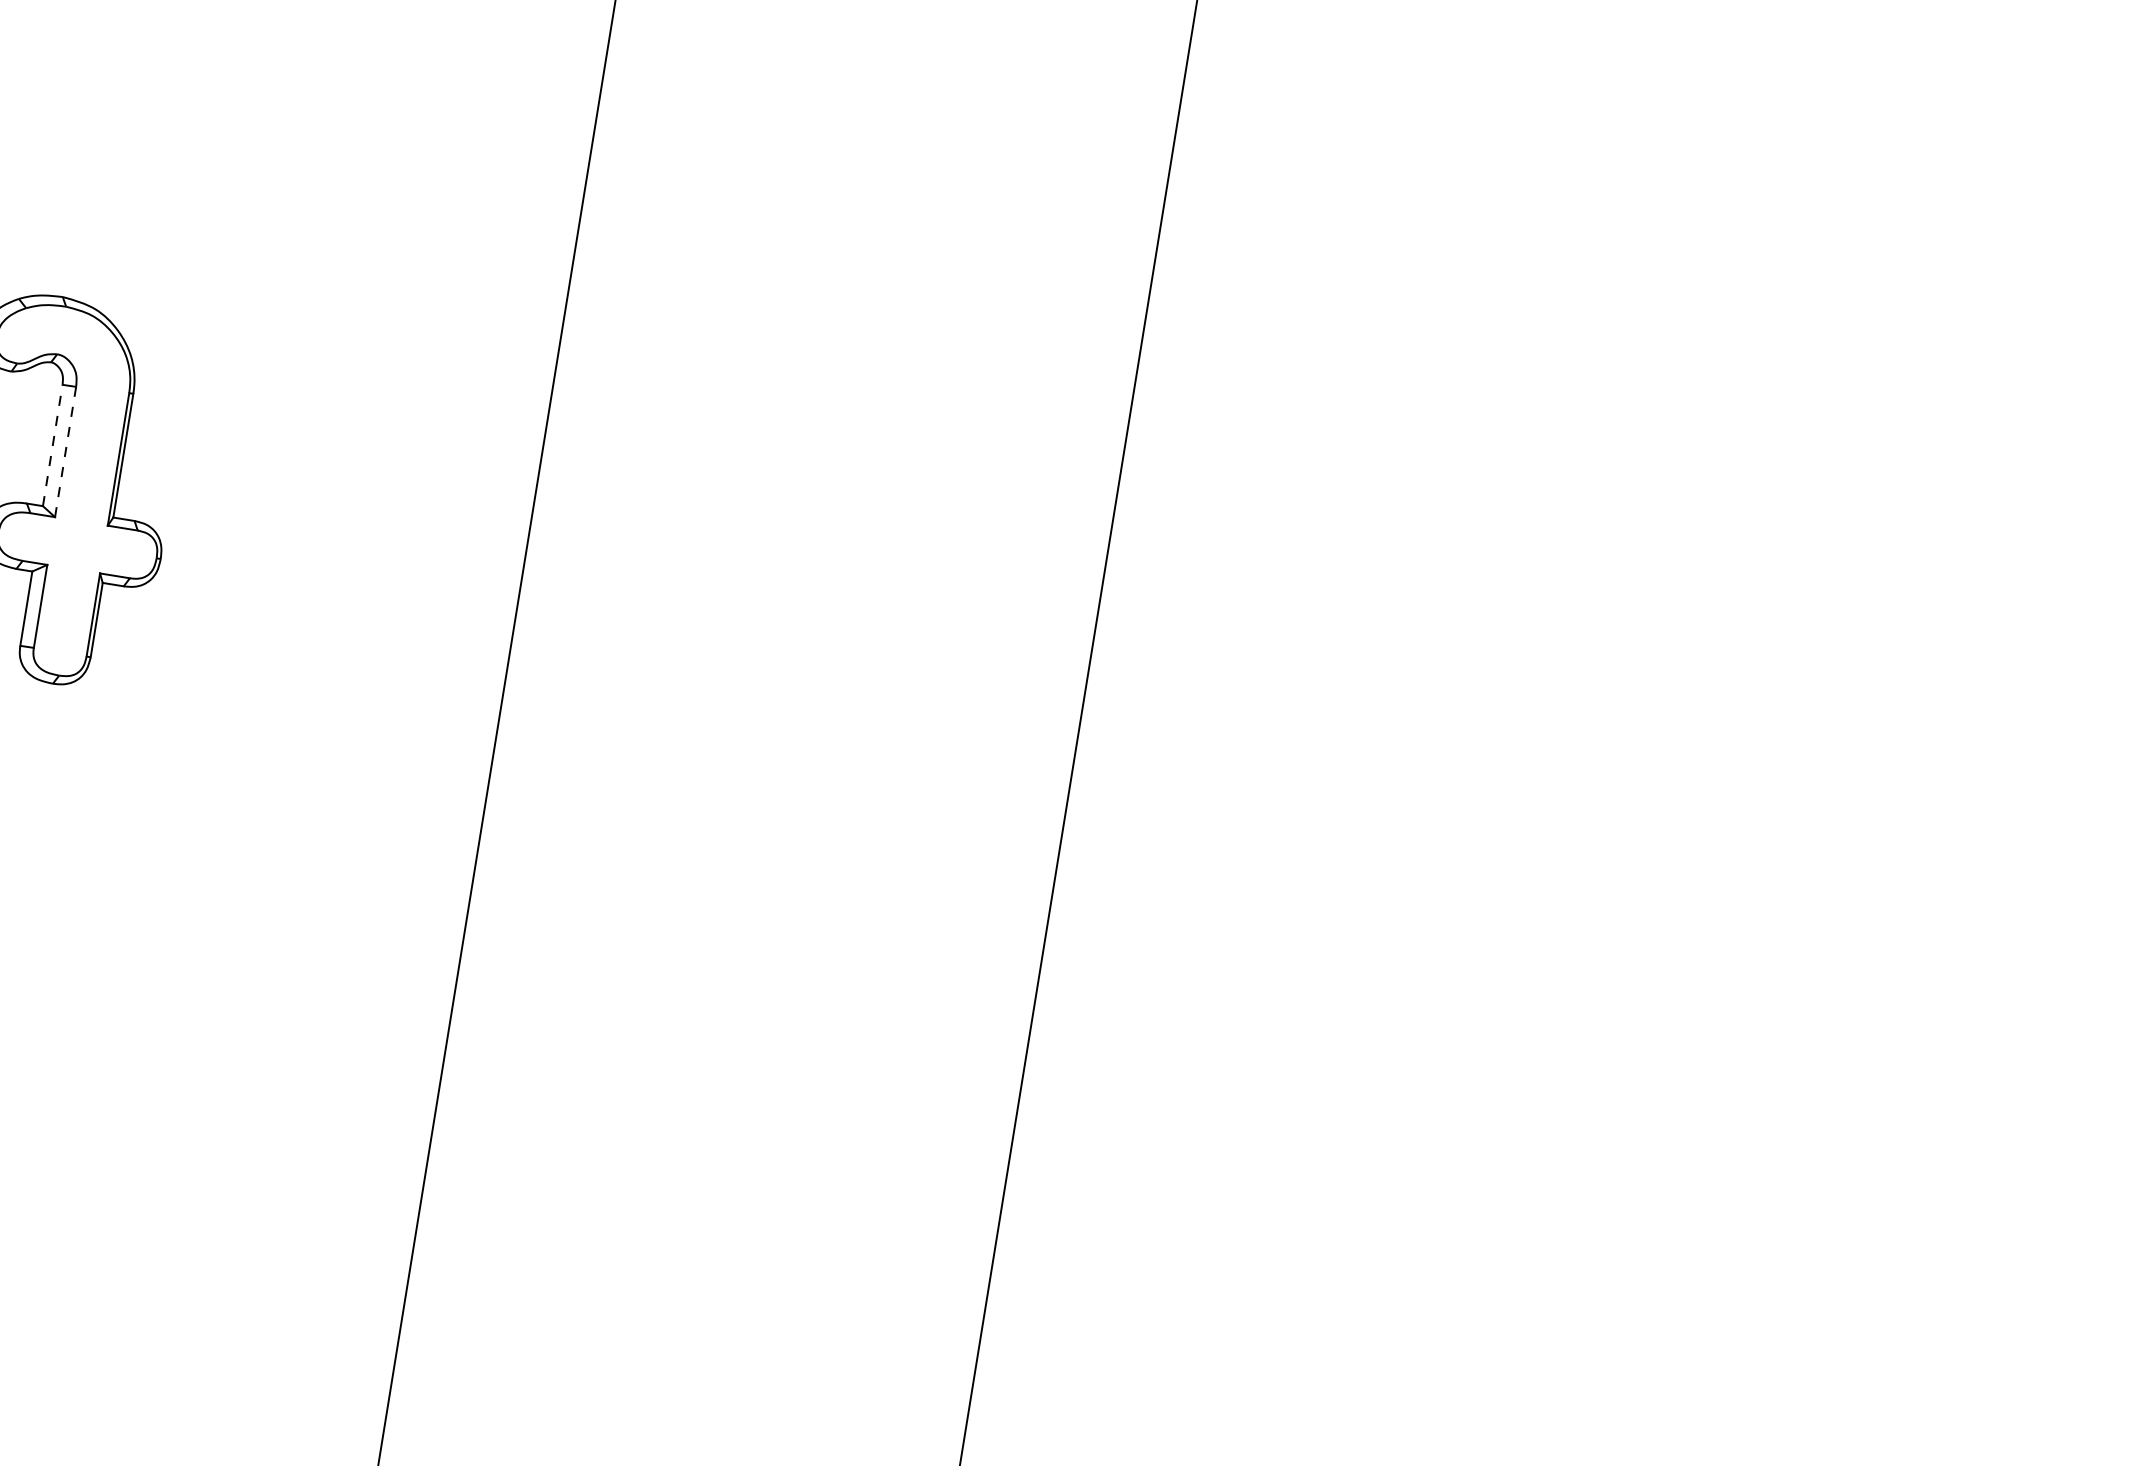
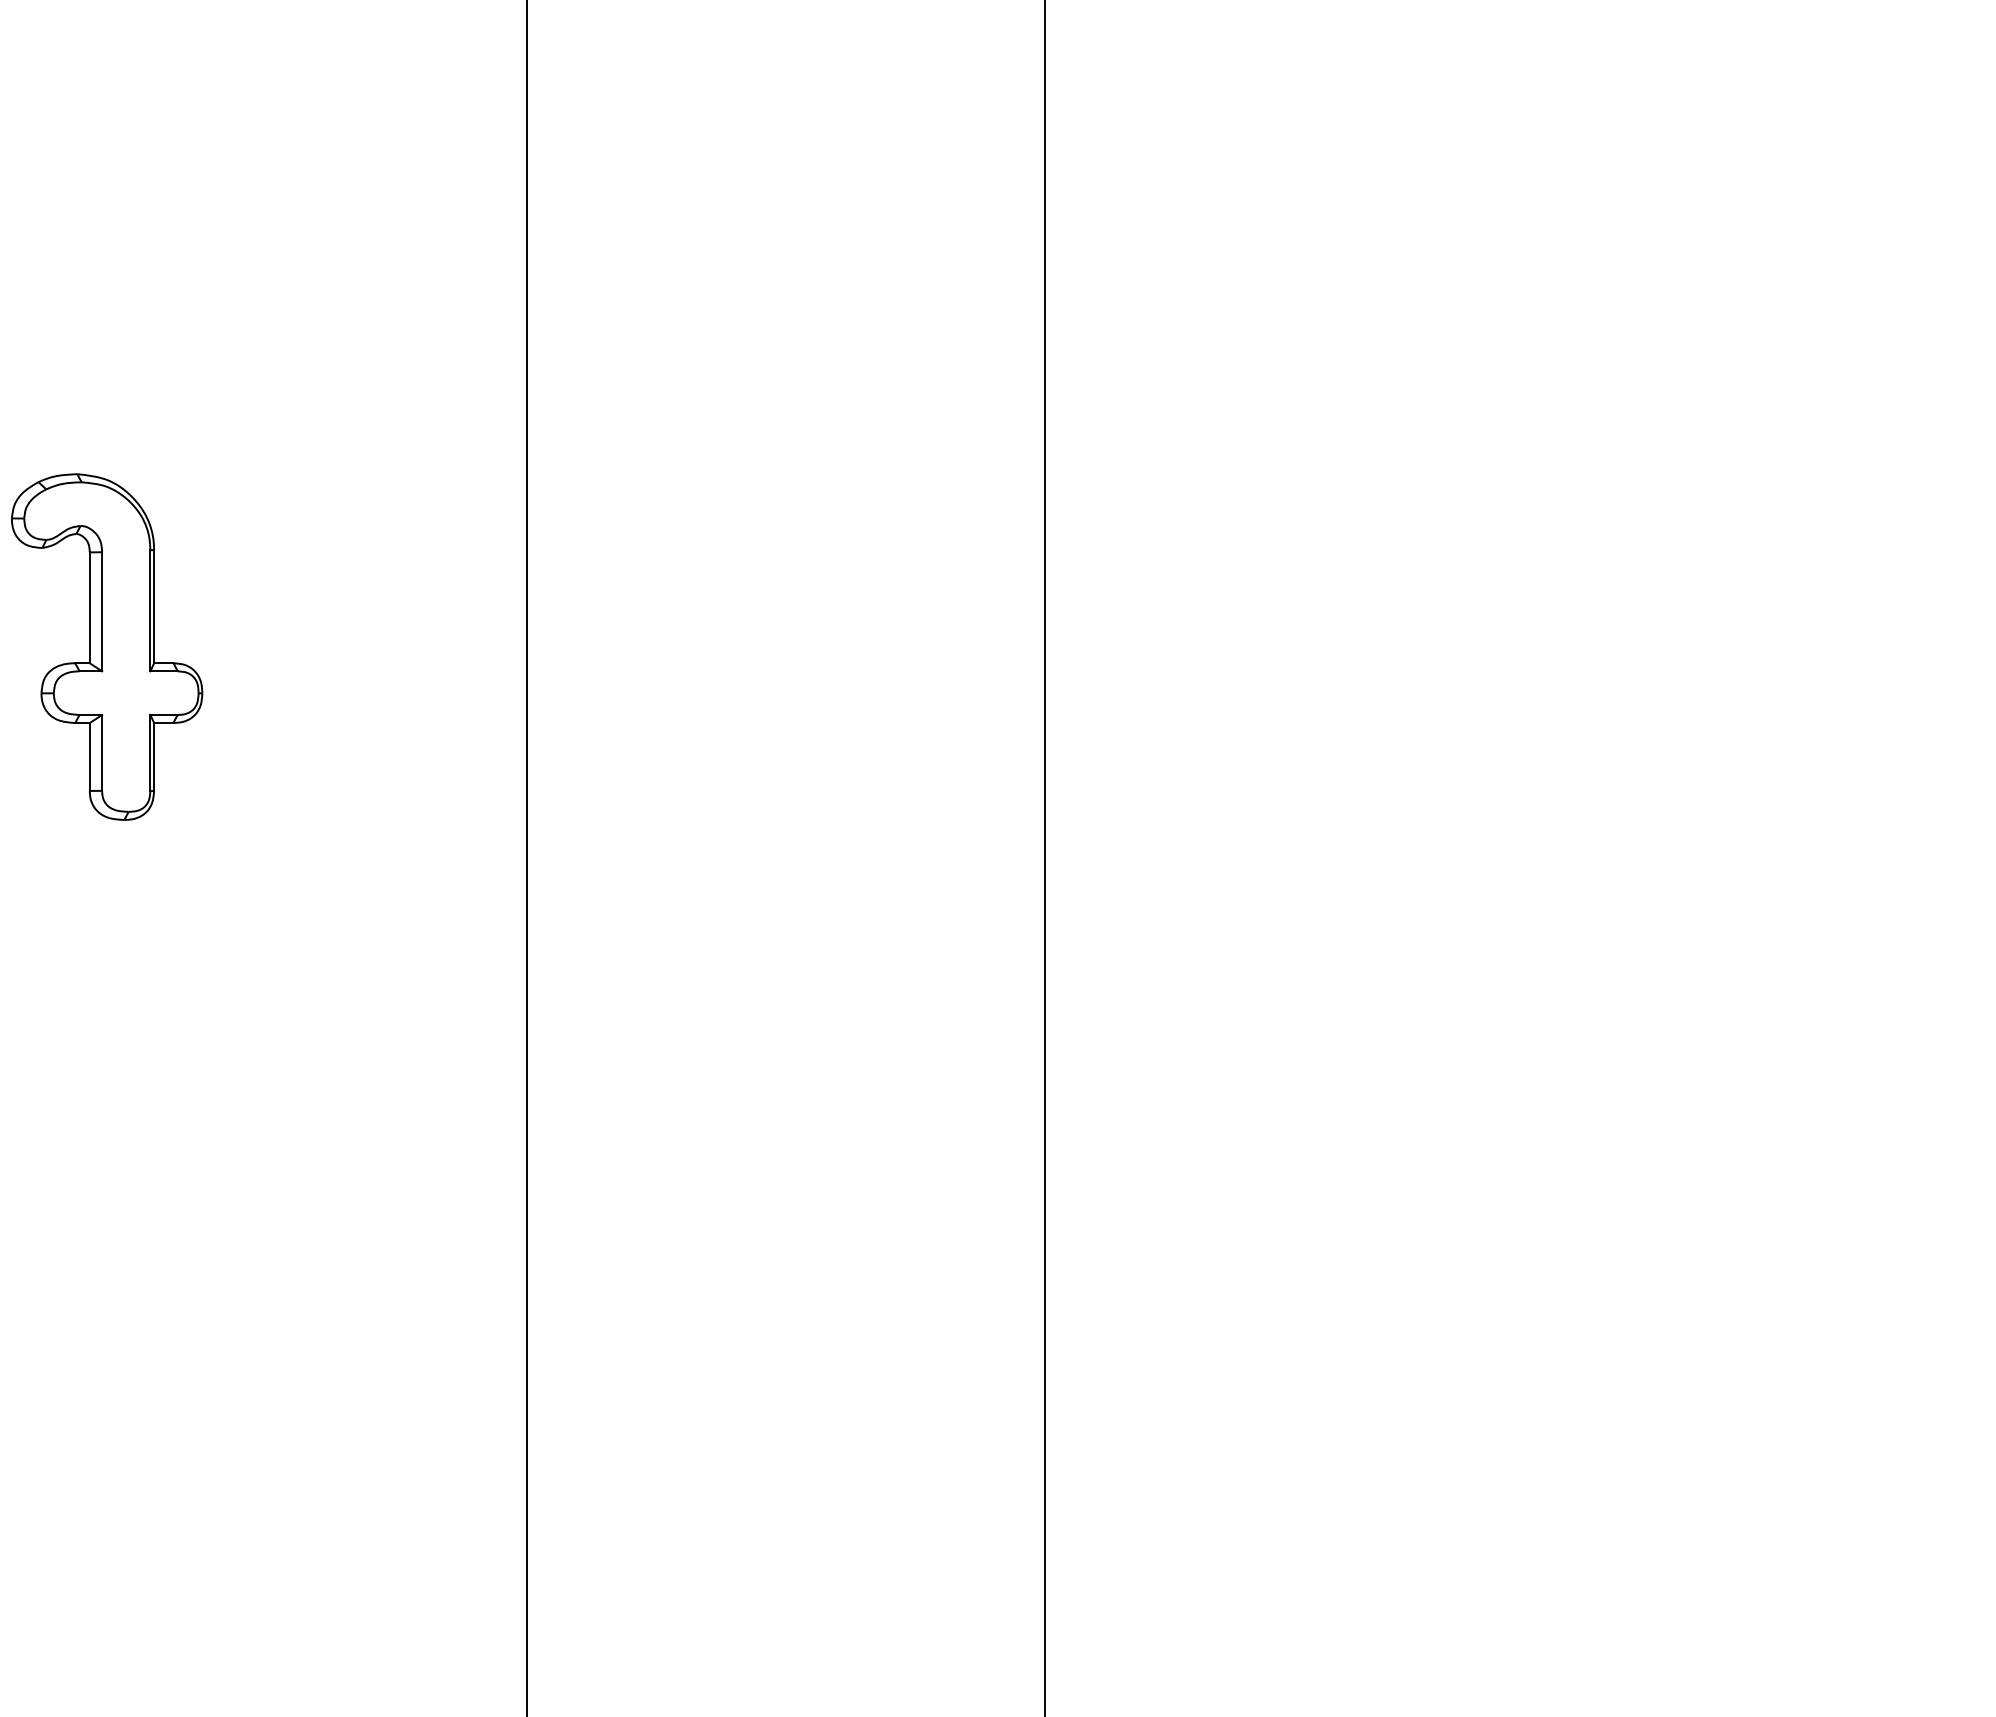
line: (52, 445) -> (89, 607), dashed -> solid
line: (66, 451) -> (102, 611), dashed -> solid

